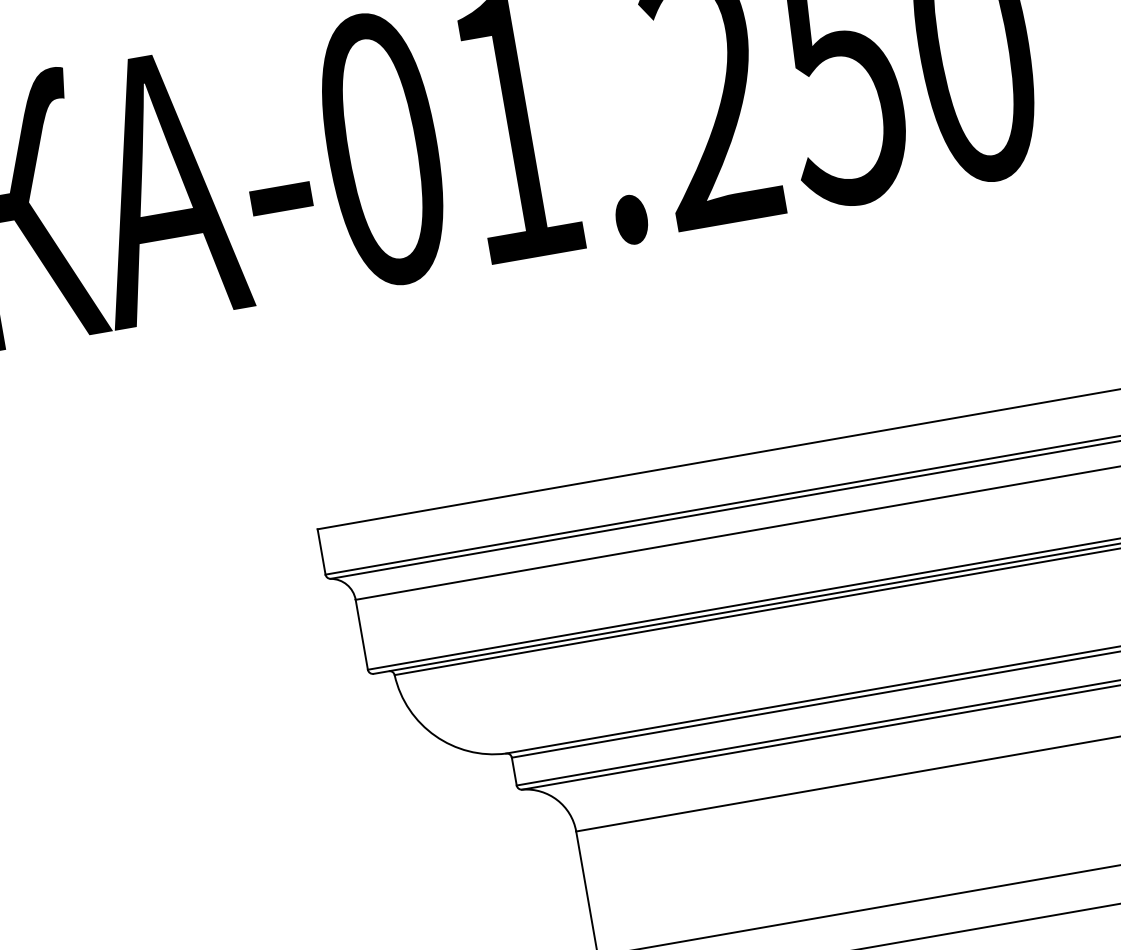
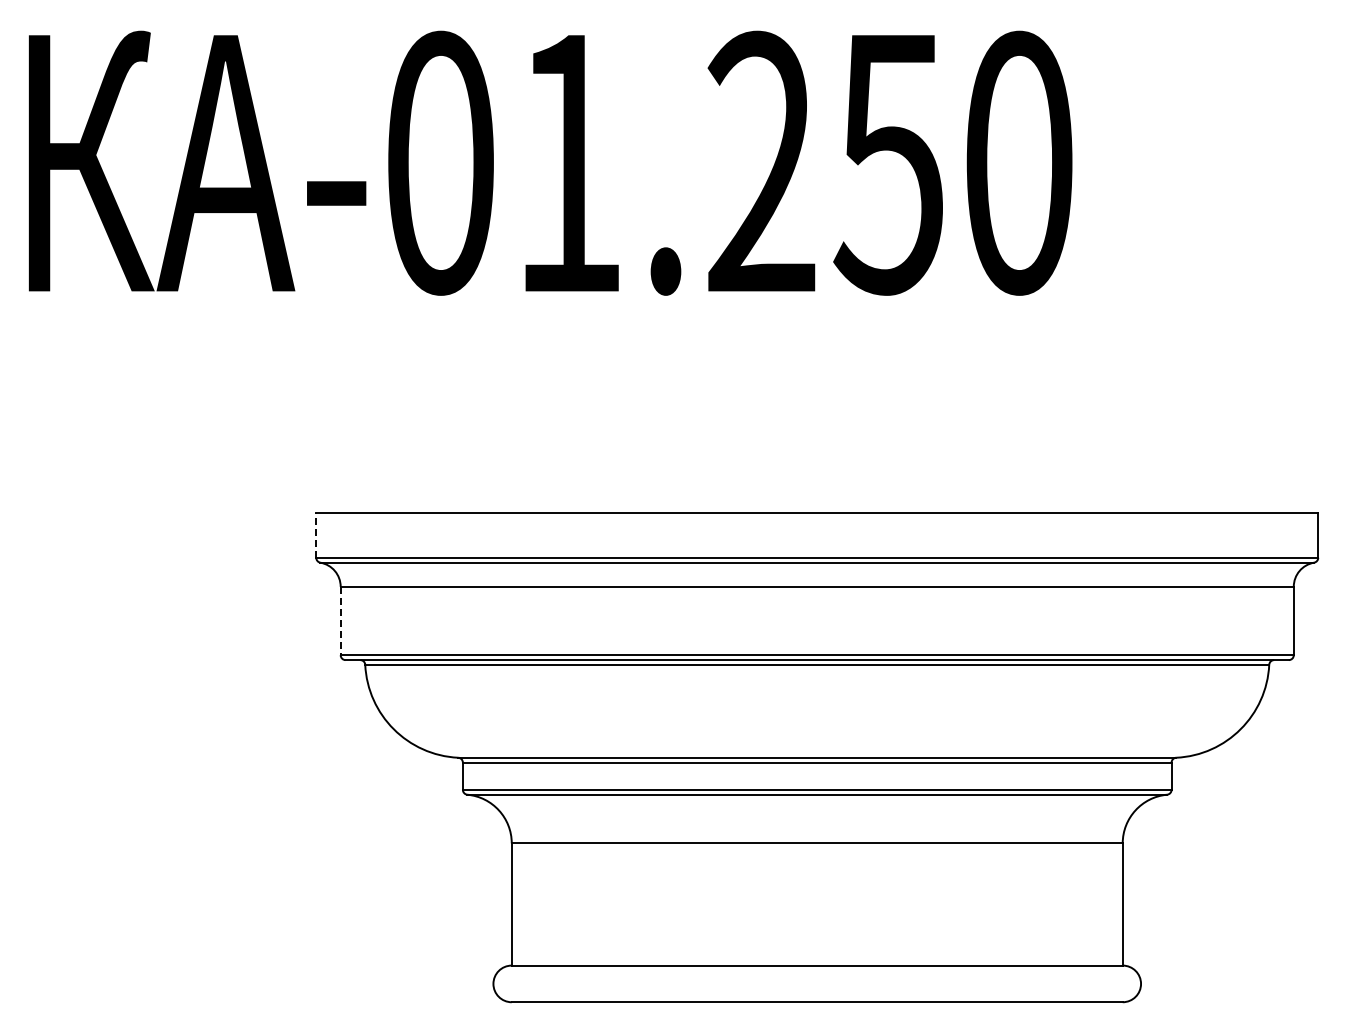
line: (321, 551) -> (316, 535), solid -> dashed
line: (361, 635) -> (340, 621), solid -> dashed

